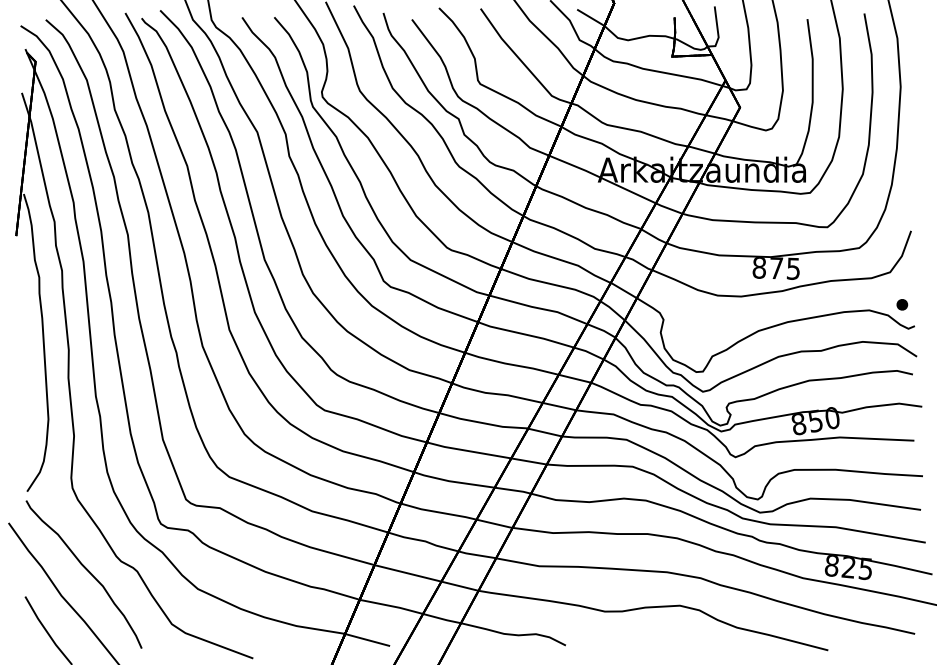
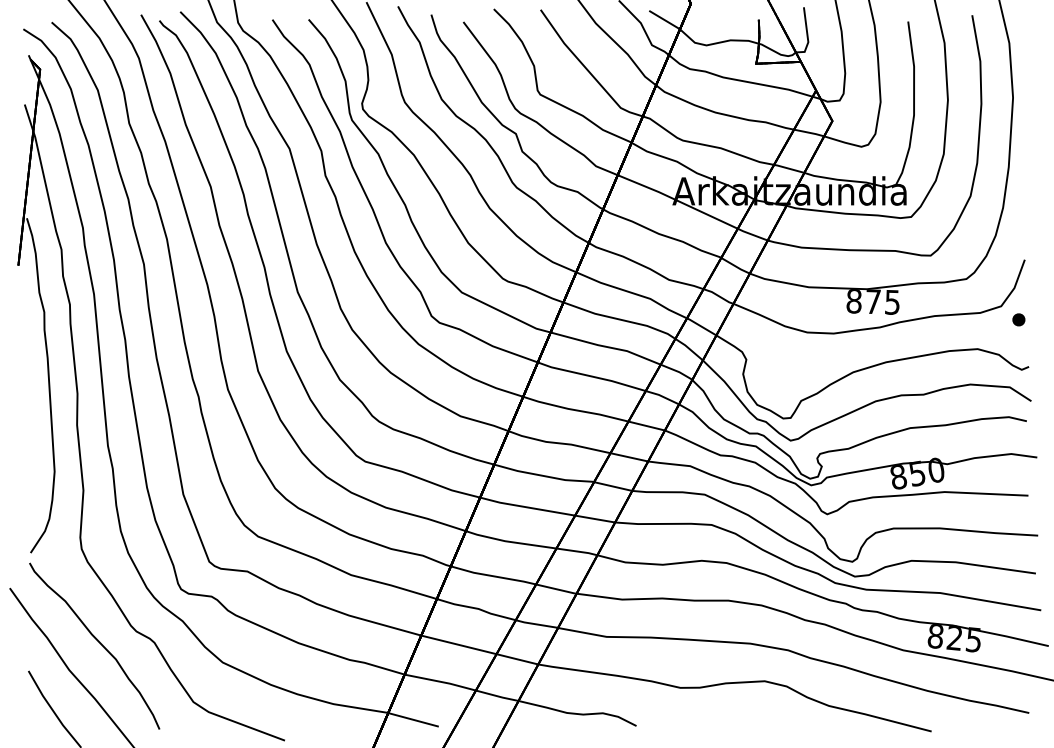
part: (901, 304) -> (1018, 319), moved

